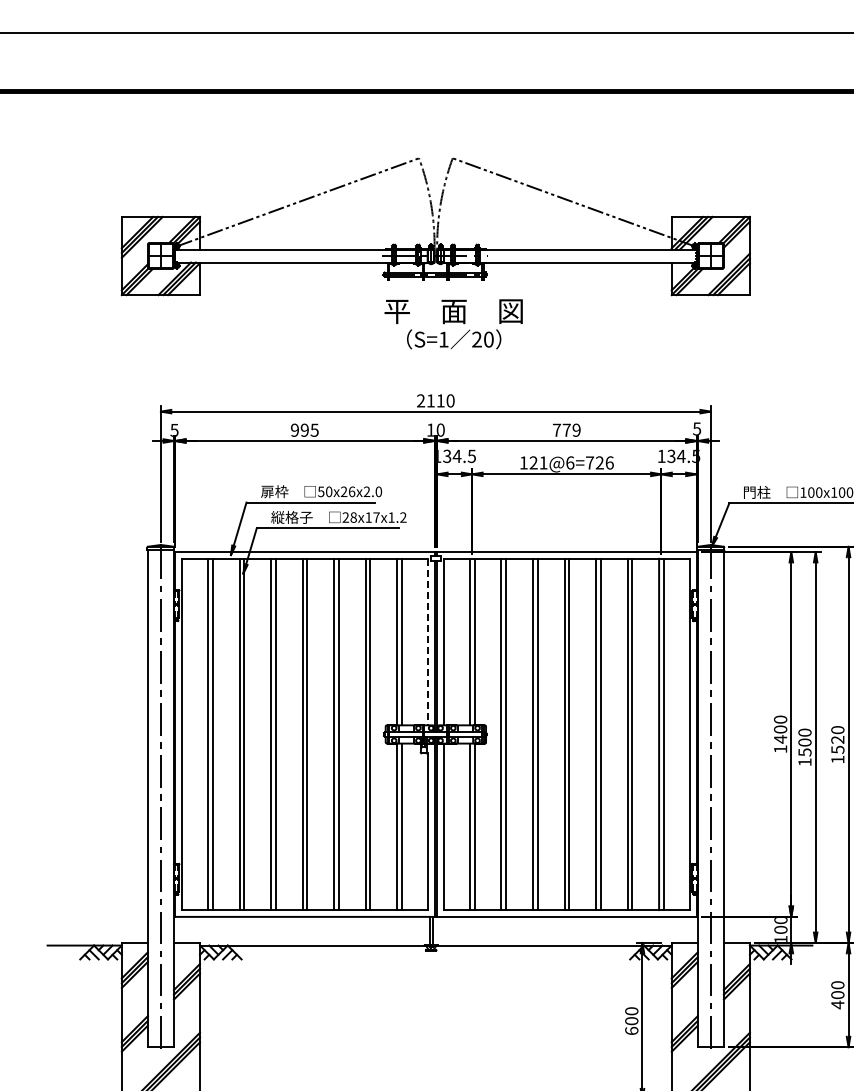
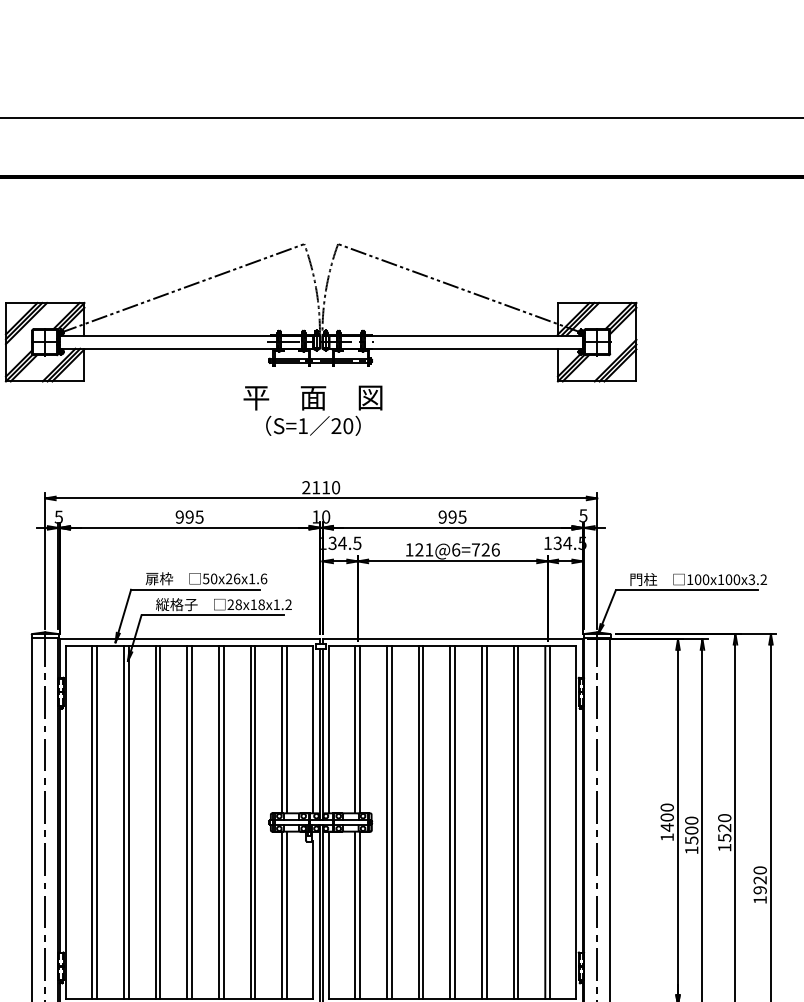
text: (453, 324) -> (312, 410), moved
text: (566, 429) -> (452, 516), 779 -> 995
text: (372, 491) -> (257, 578), 50x26x2.0 -> 50x26x1.6
text: (376, 517) -> (261, 604), 28x17x1.2 -> 28x18x1.2
line: (427, 642) -> (312, 730), dashed -> solid

